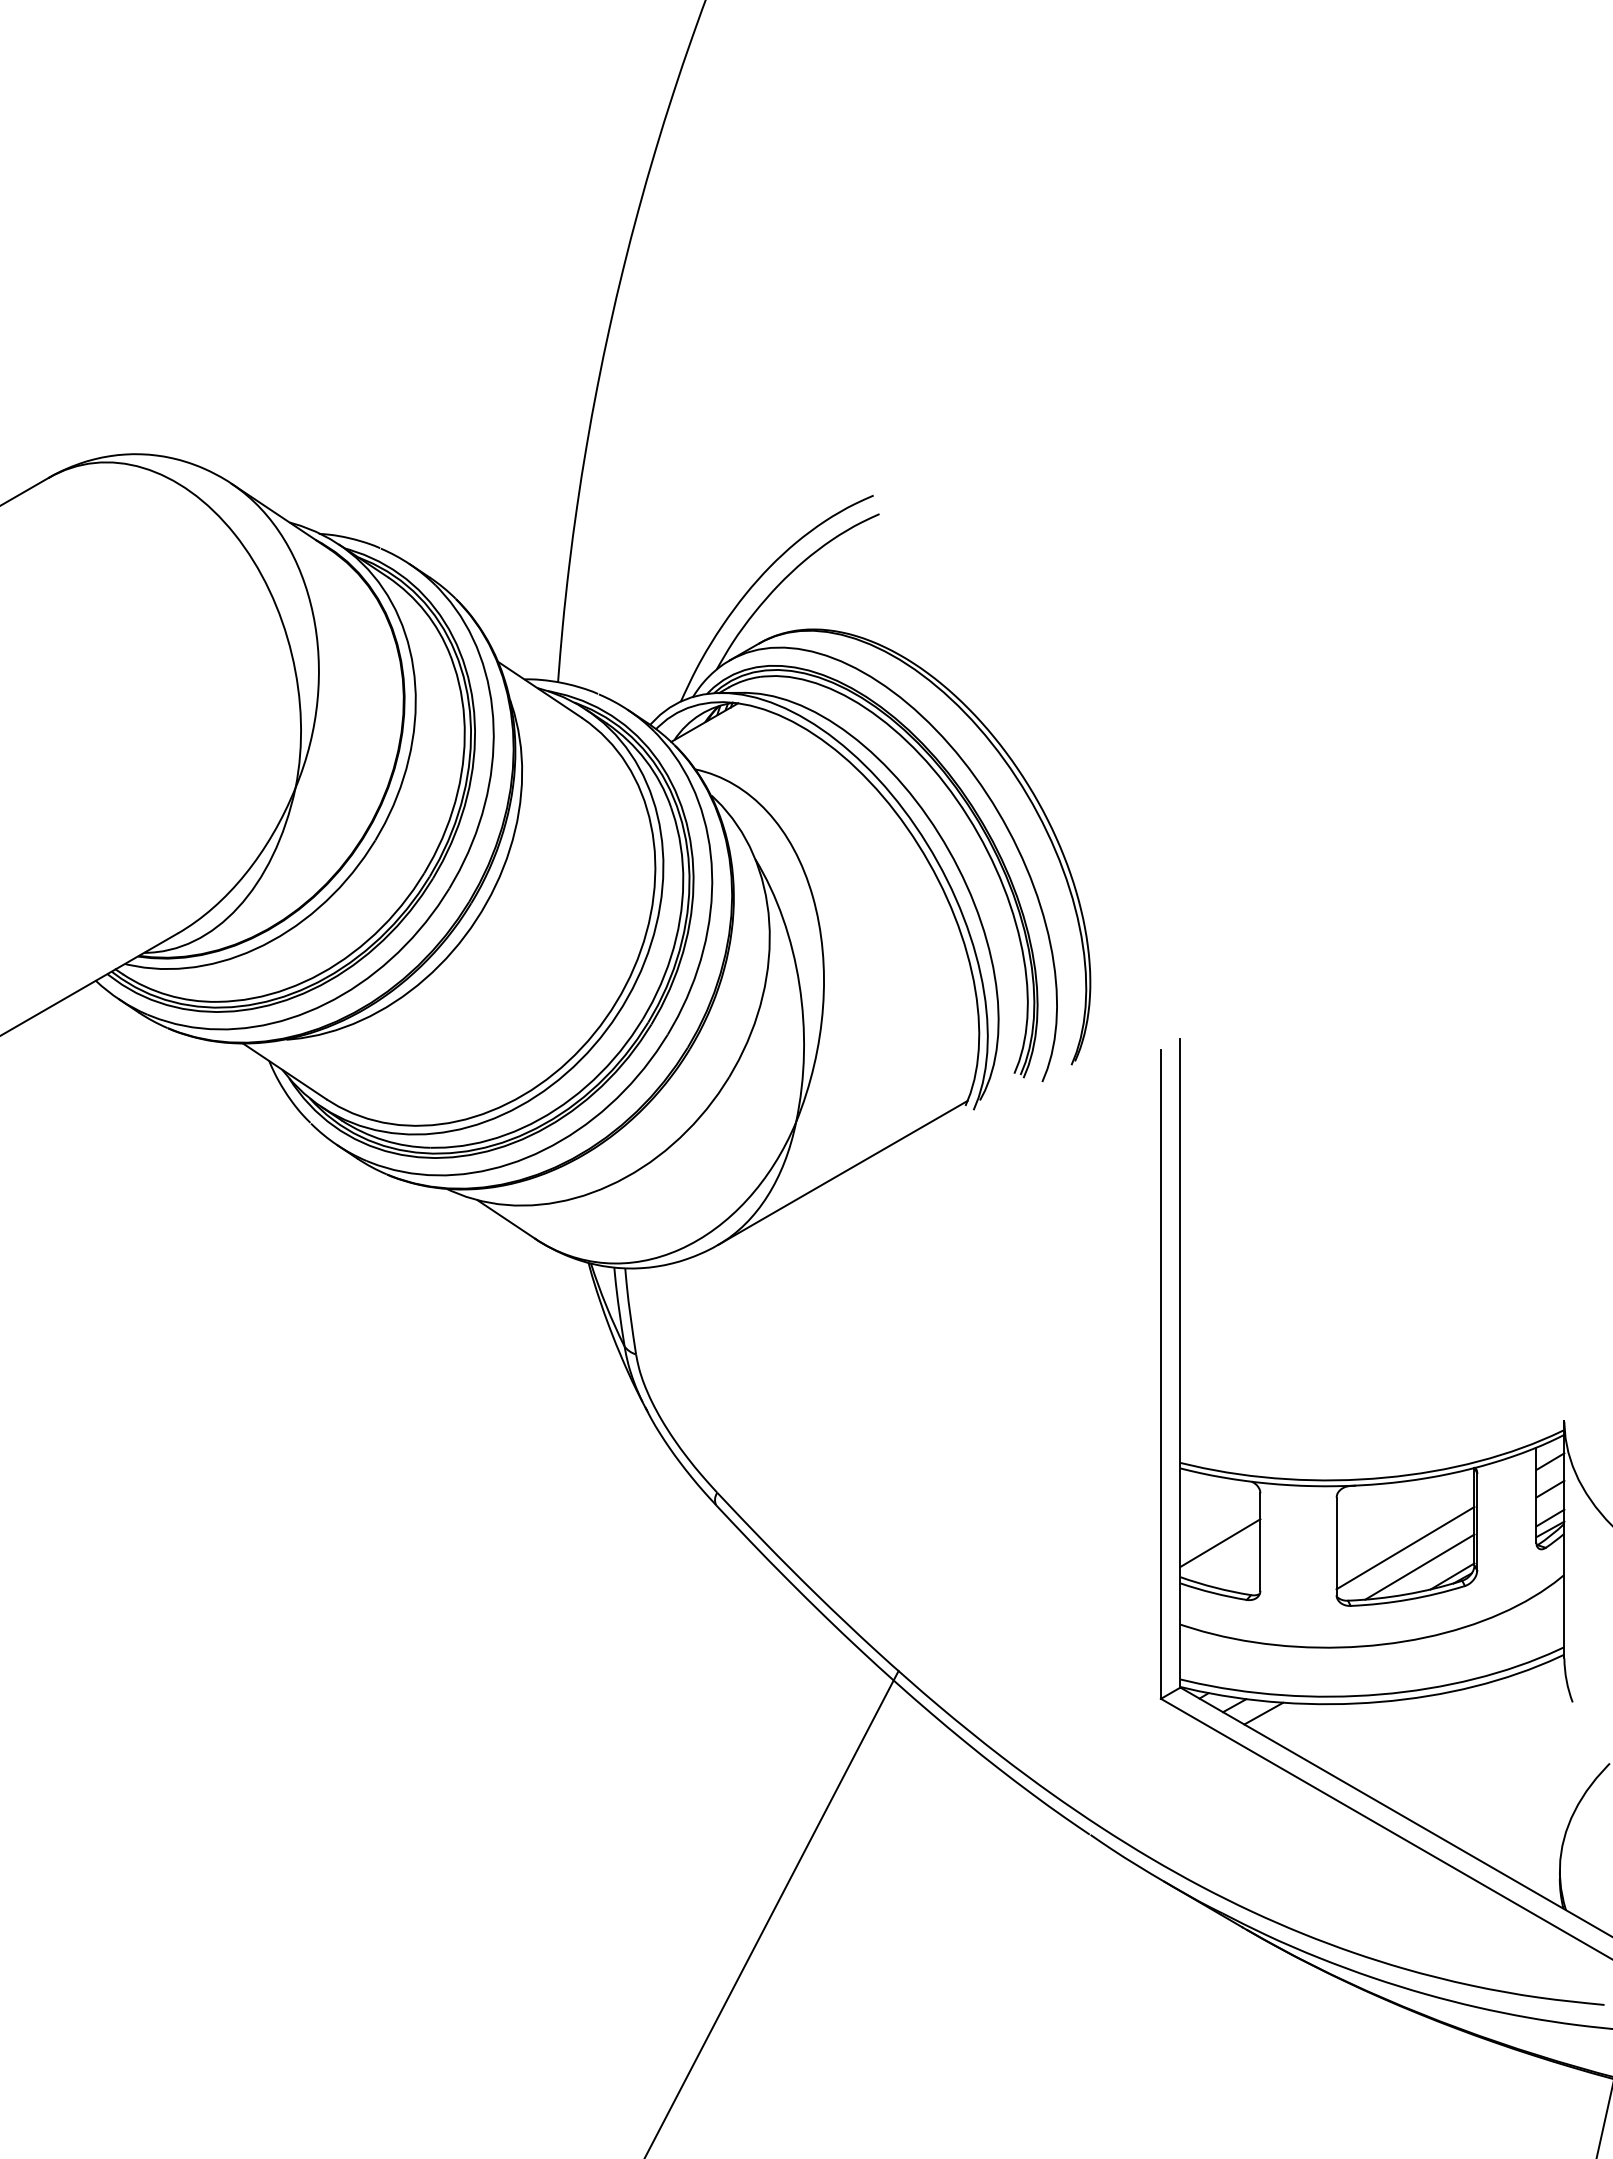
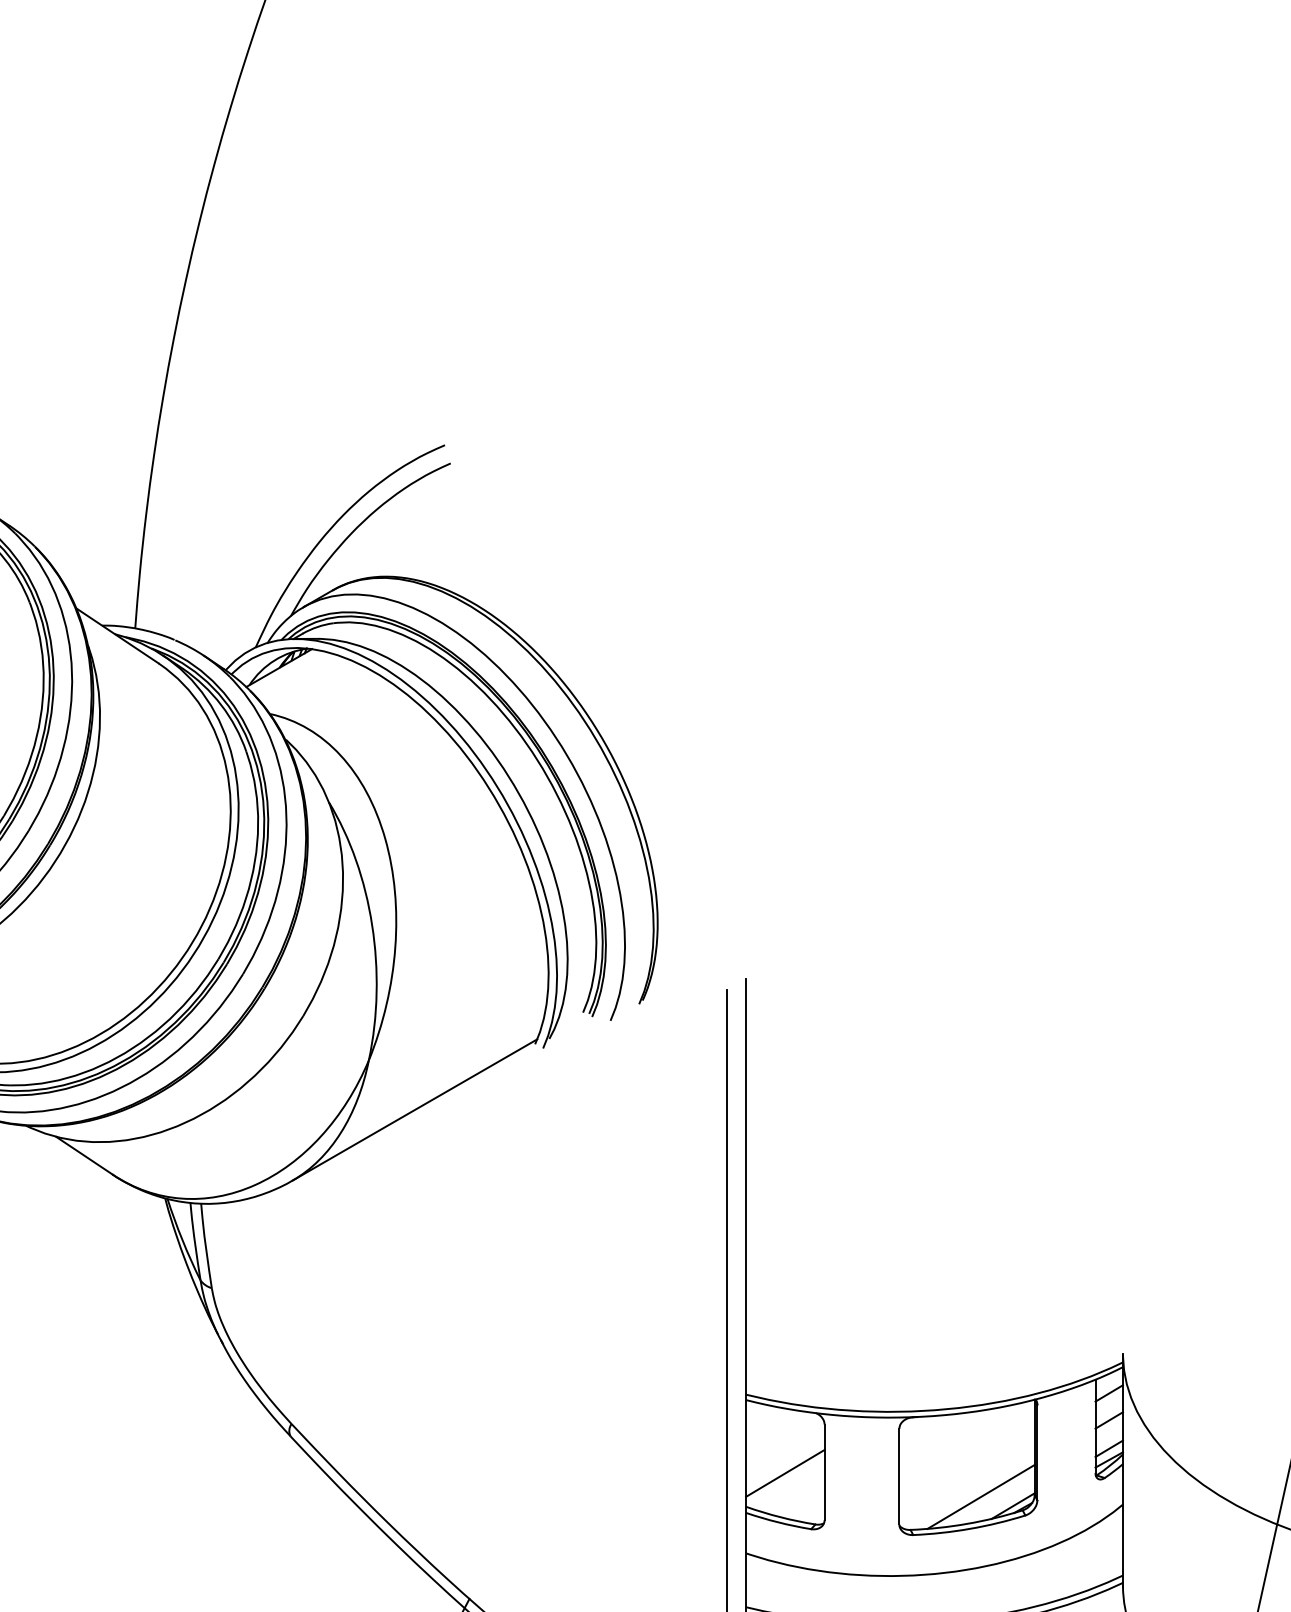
line: (1405, 1547) -> (967, 1477), removed

